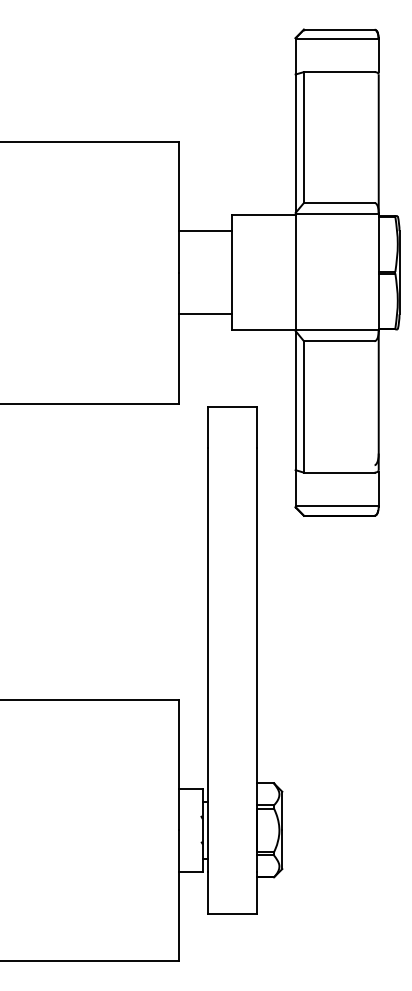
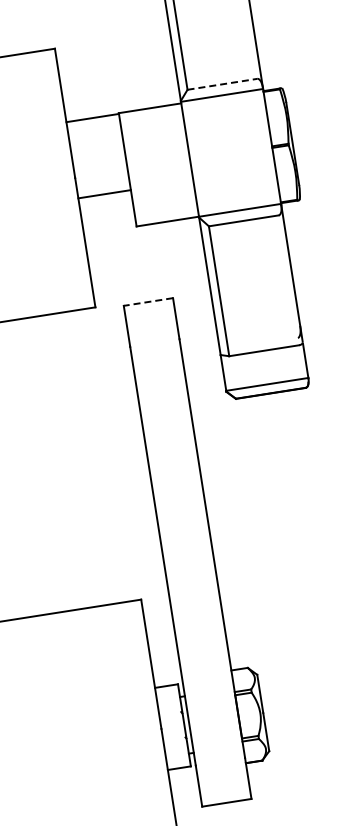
line: (339, 202) -> (222, 83), solid -> dashed
line: (205, 231) -> (92, 118), moved
line: (205, 314) -> (104, 194), moved
line: (232, 406) -> (148, 301), solid -> dashed

